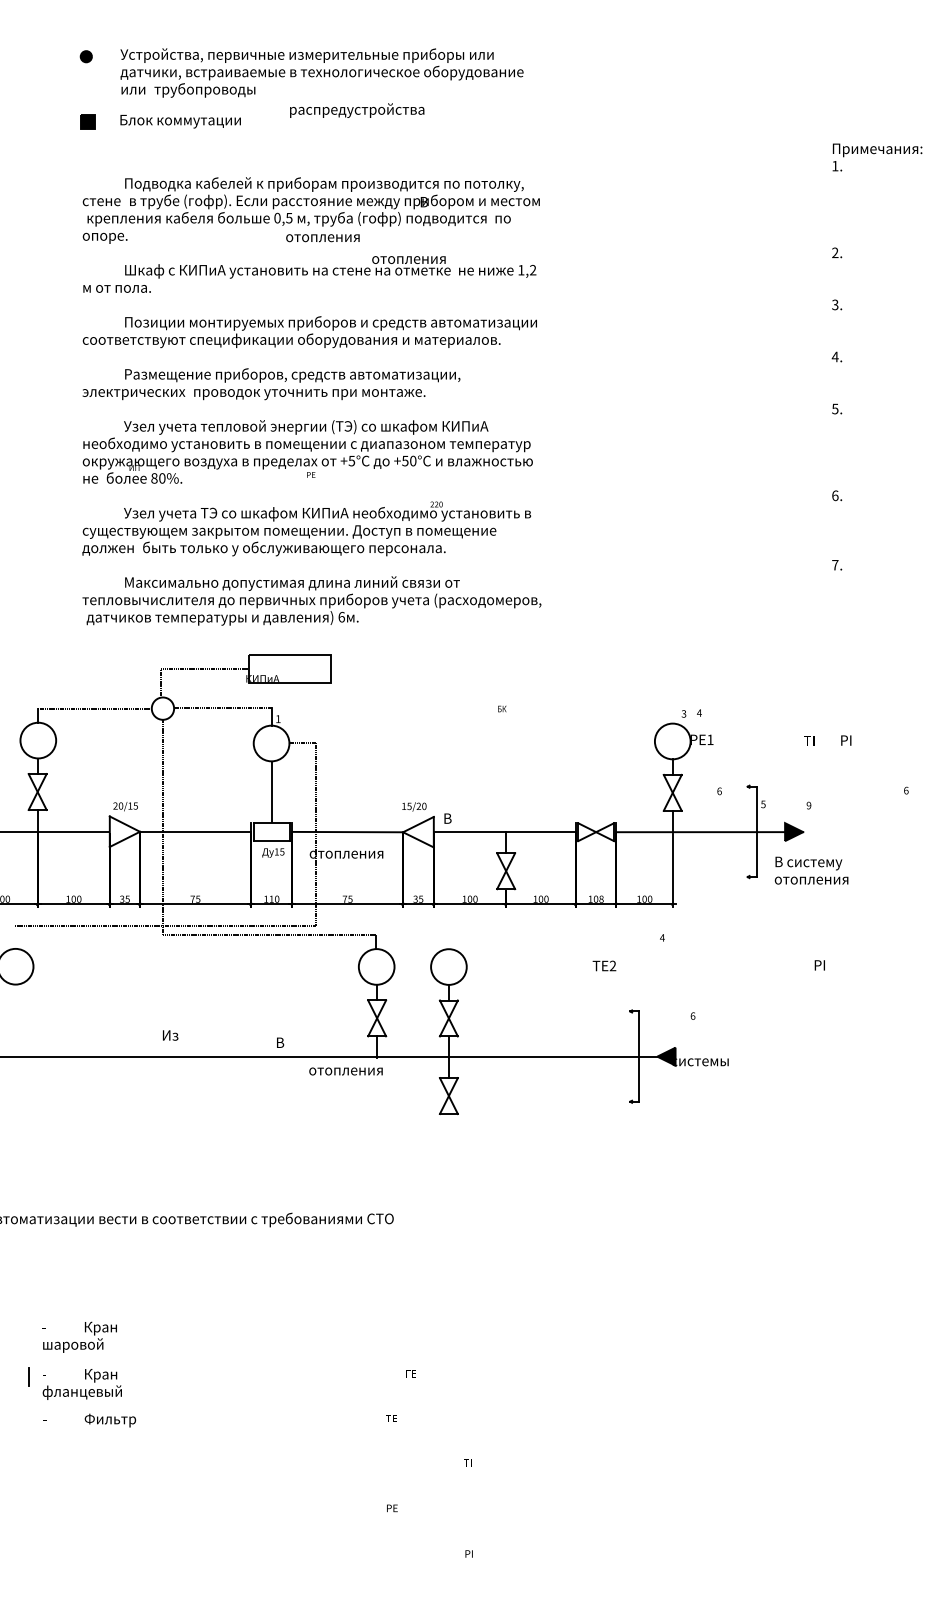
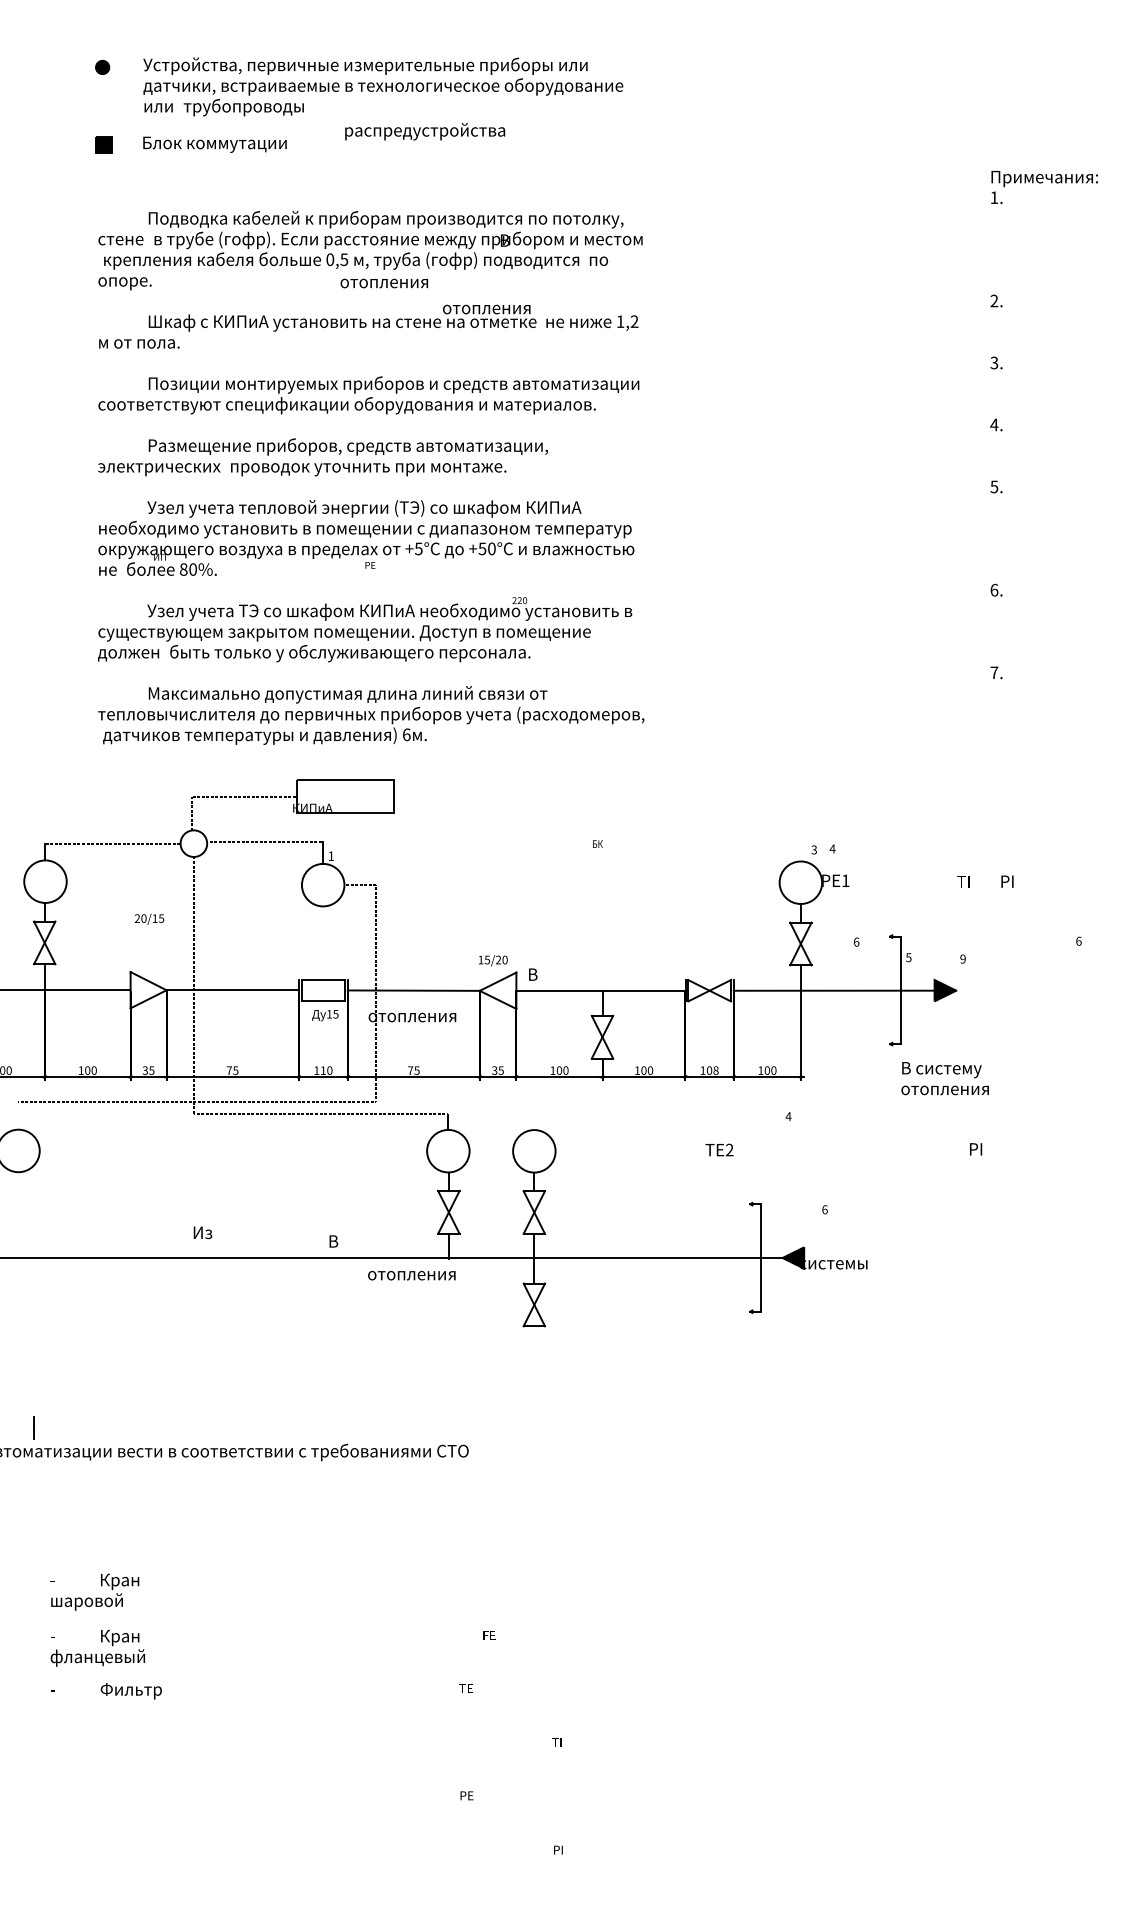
line: (271, 791) -> (323, 942), removed
text: (125, 805) -> (149, 918), moved
text: (811, 870) -> (944, 1078), moved
line: (28, 1376) -> (33, 1427), moved

